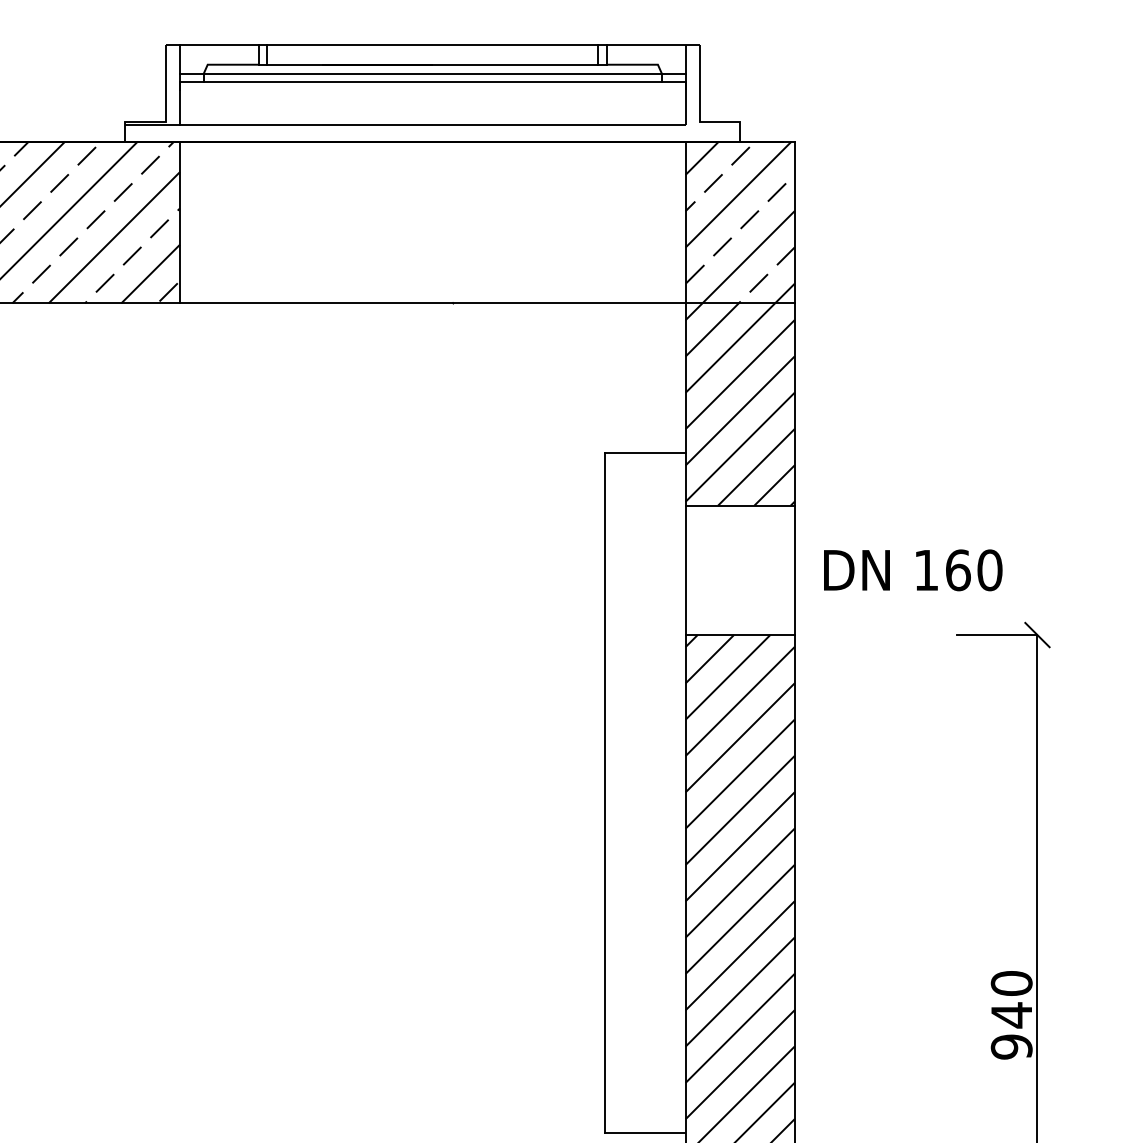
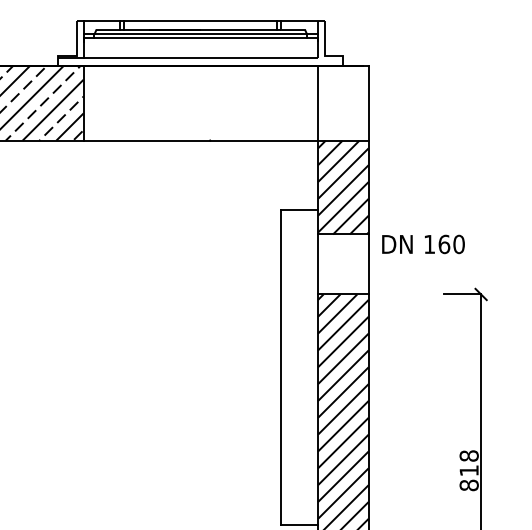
hatch: (738, 221) -> (342, 102), removed
text: (913, 570) -> (423, 244), moved
text: (1010, 1014) -> (468, 470), 940 -> 818

